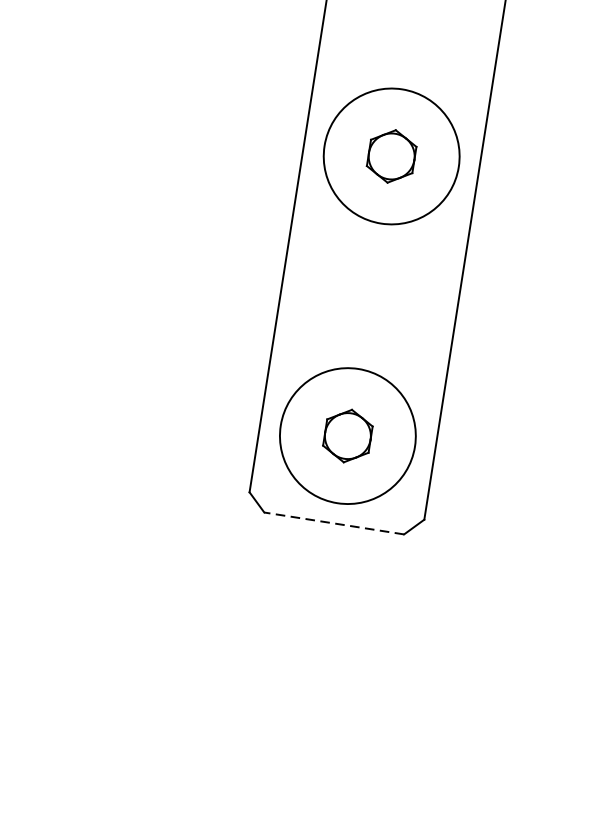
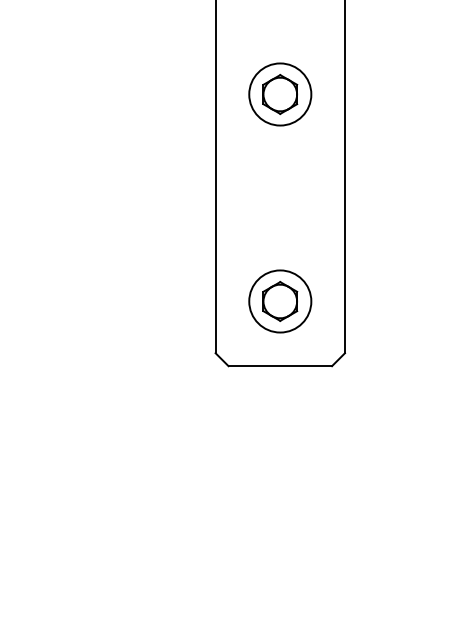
circle: (391, 156) -> (280, 94), size x0.62
circle: (348, 436) -> (280, 301), size x0.62
line: (334, 523) -> (280, 366), dashed -> solid

